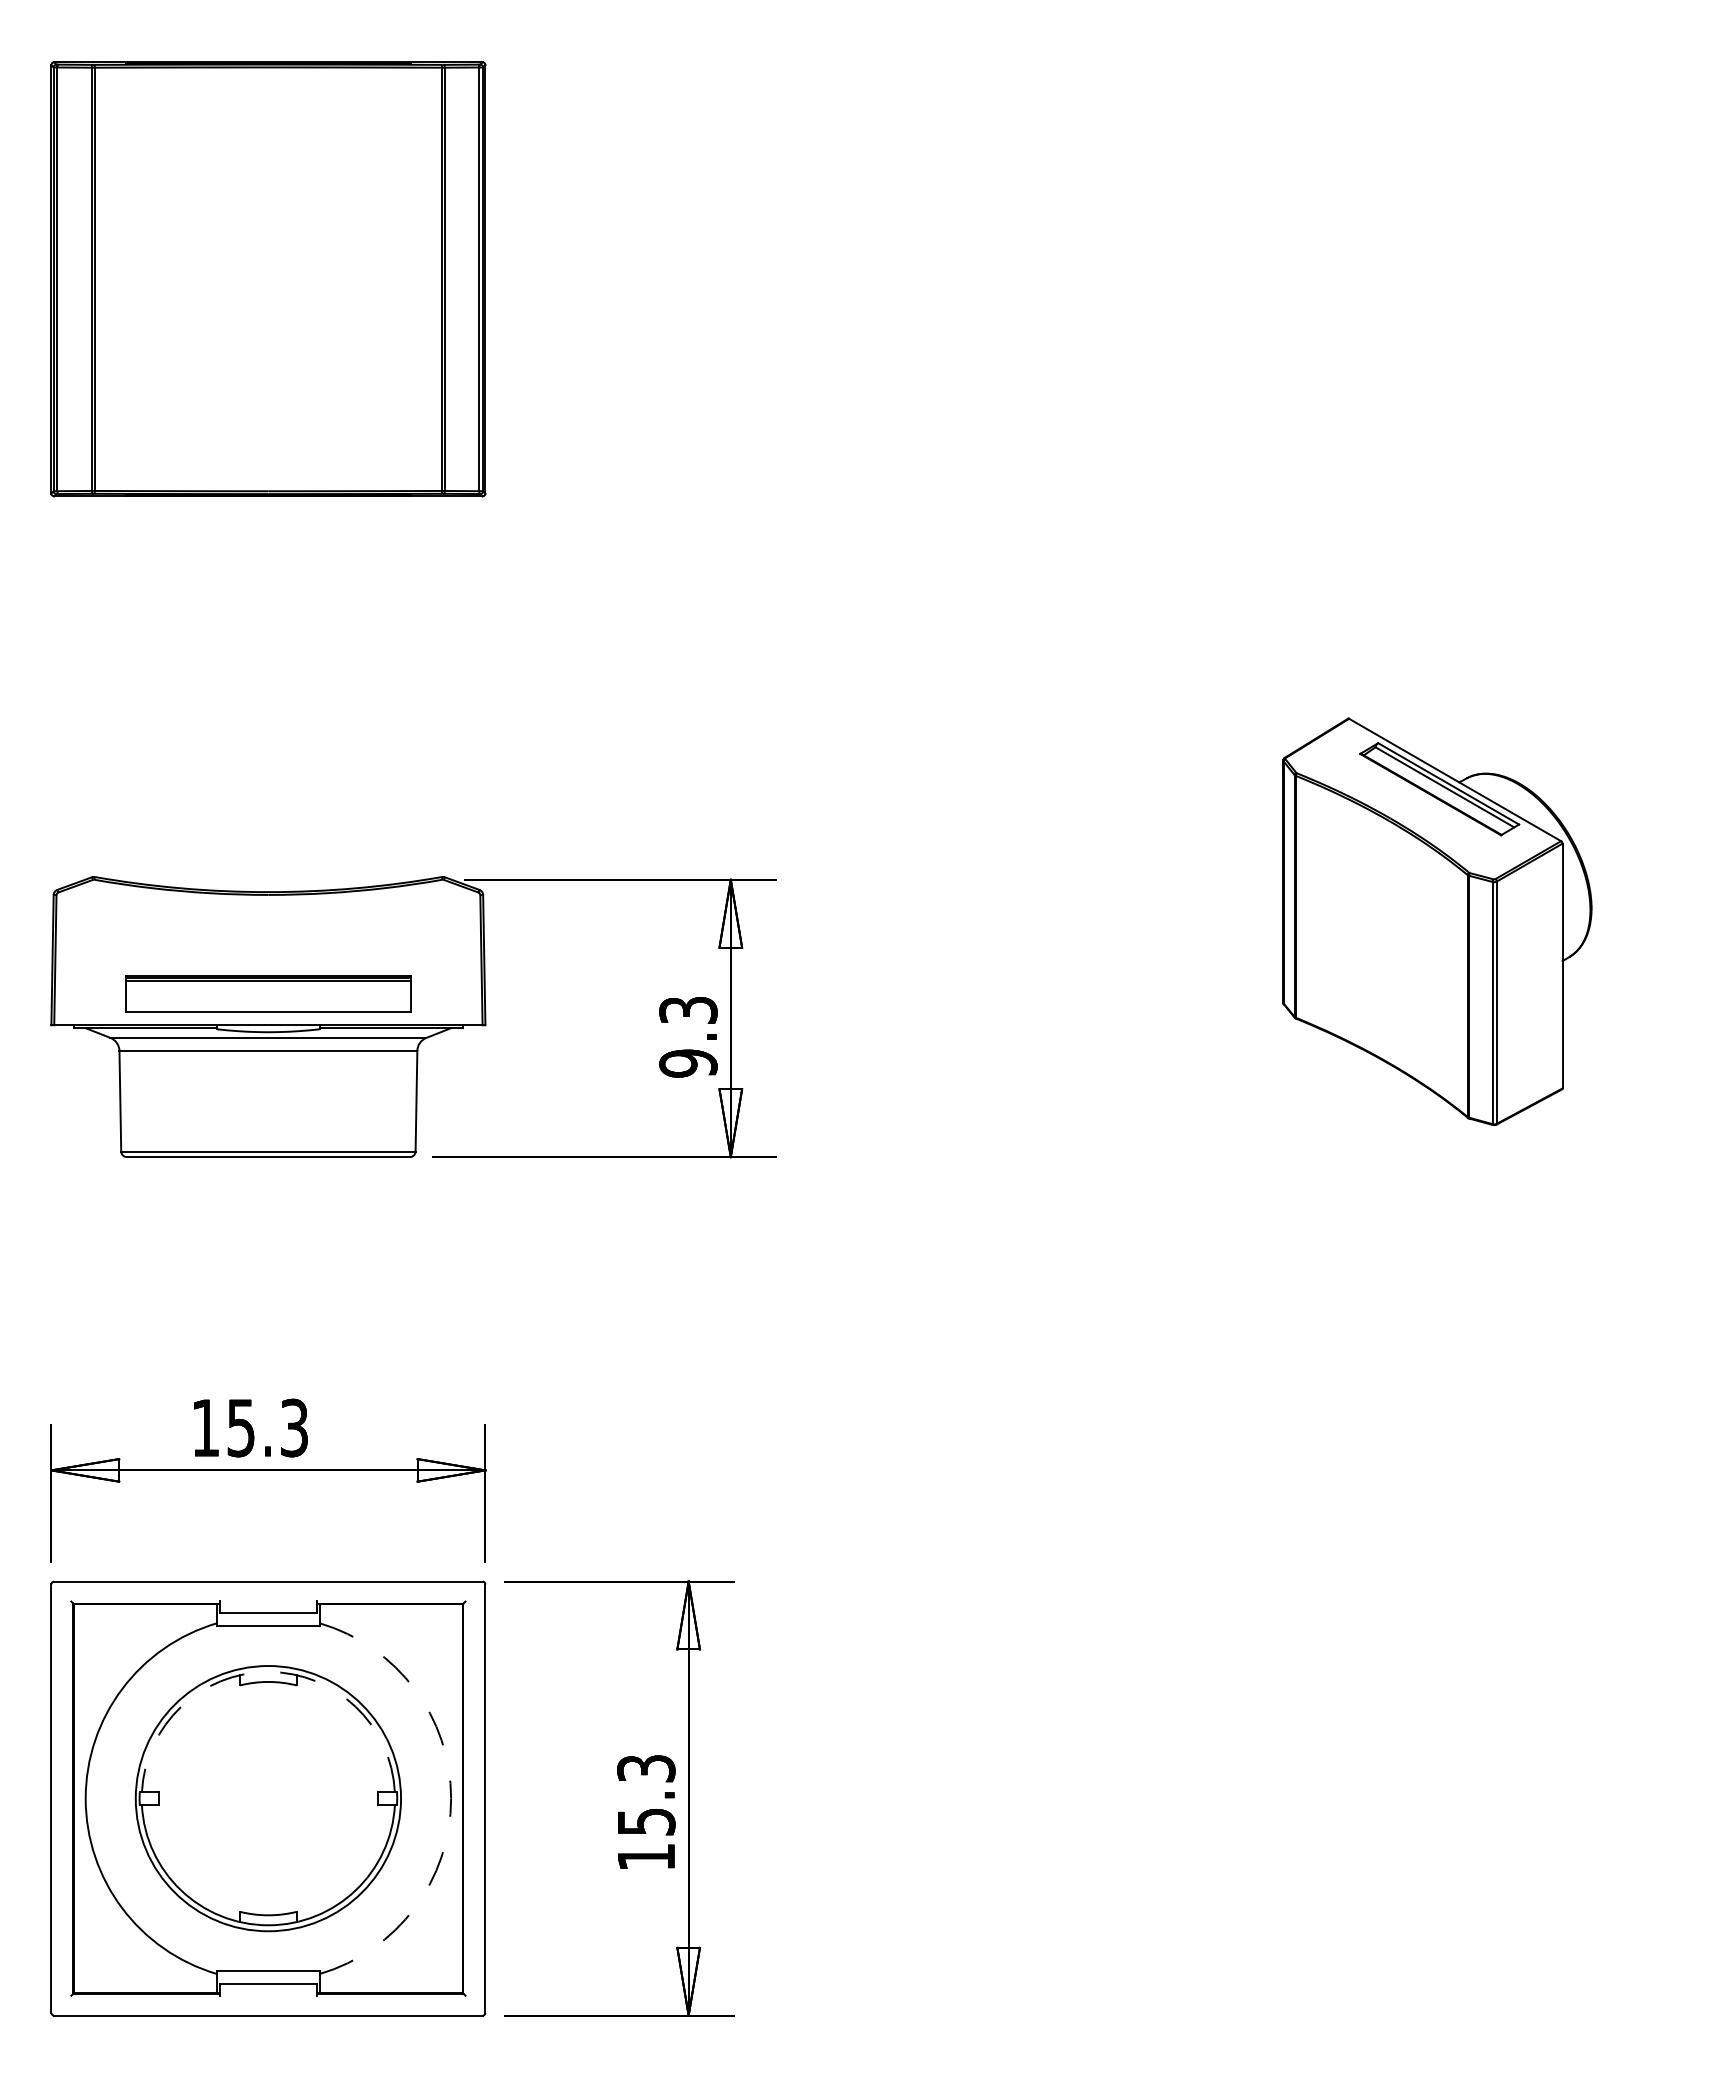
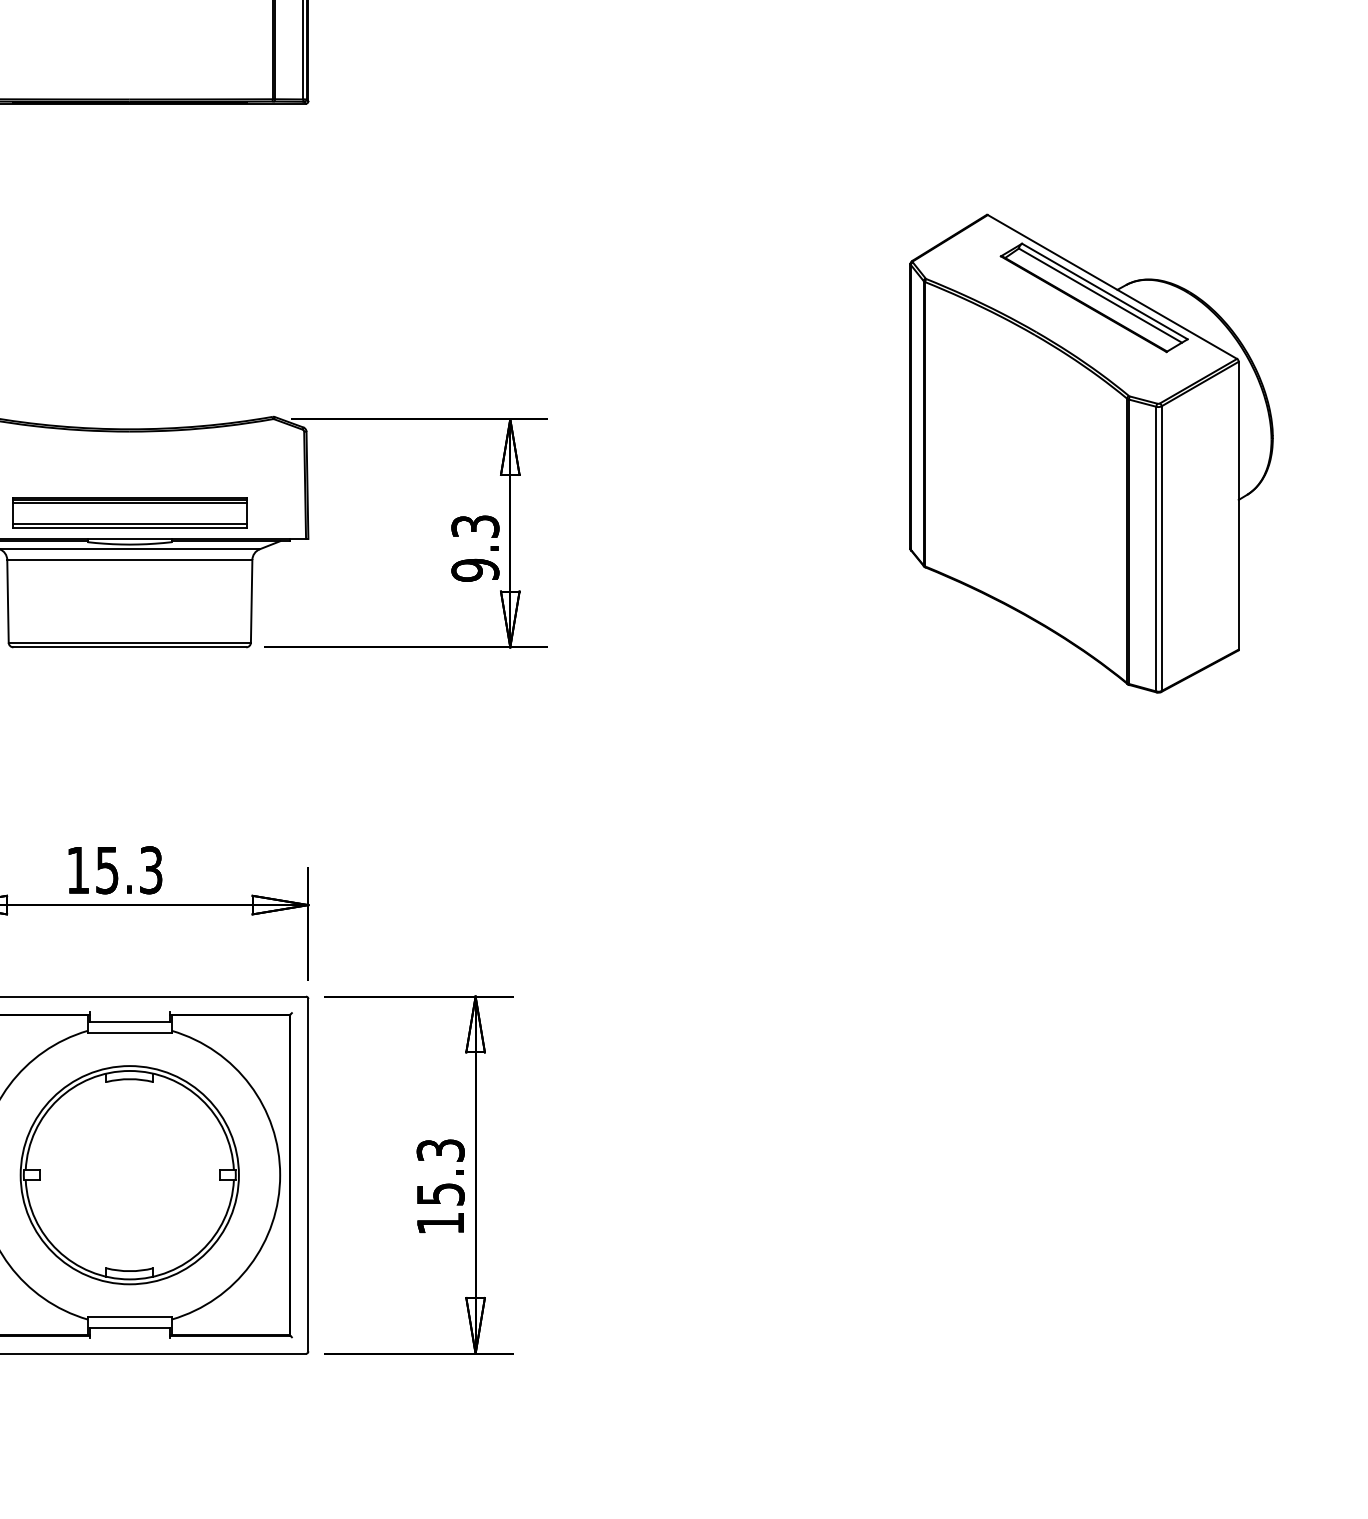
part: (1437, 921) -> (1091, 453), size x1.43
line: (268, 1006) -> (129, 523), added
arc: (268, 1671) -> (129, 1070), dashed -> solid
arc: (451, 1798) -> (280, 1175), dashed -> solid

